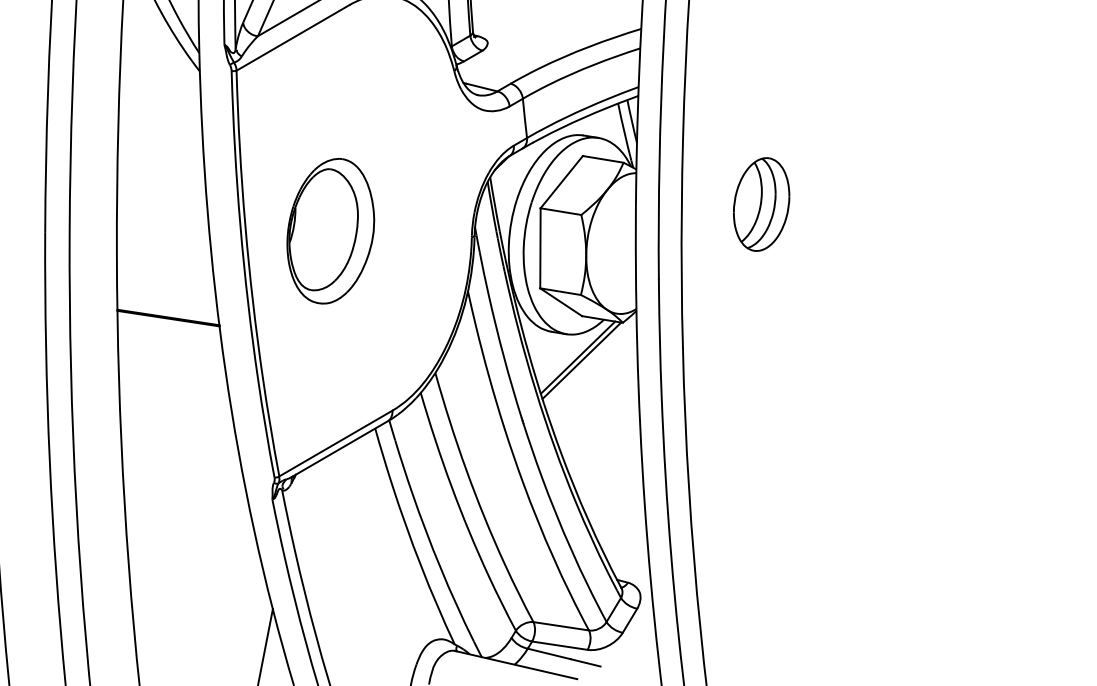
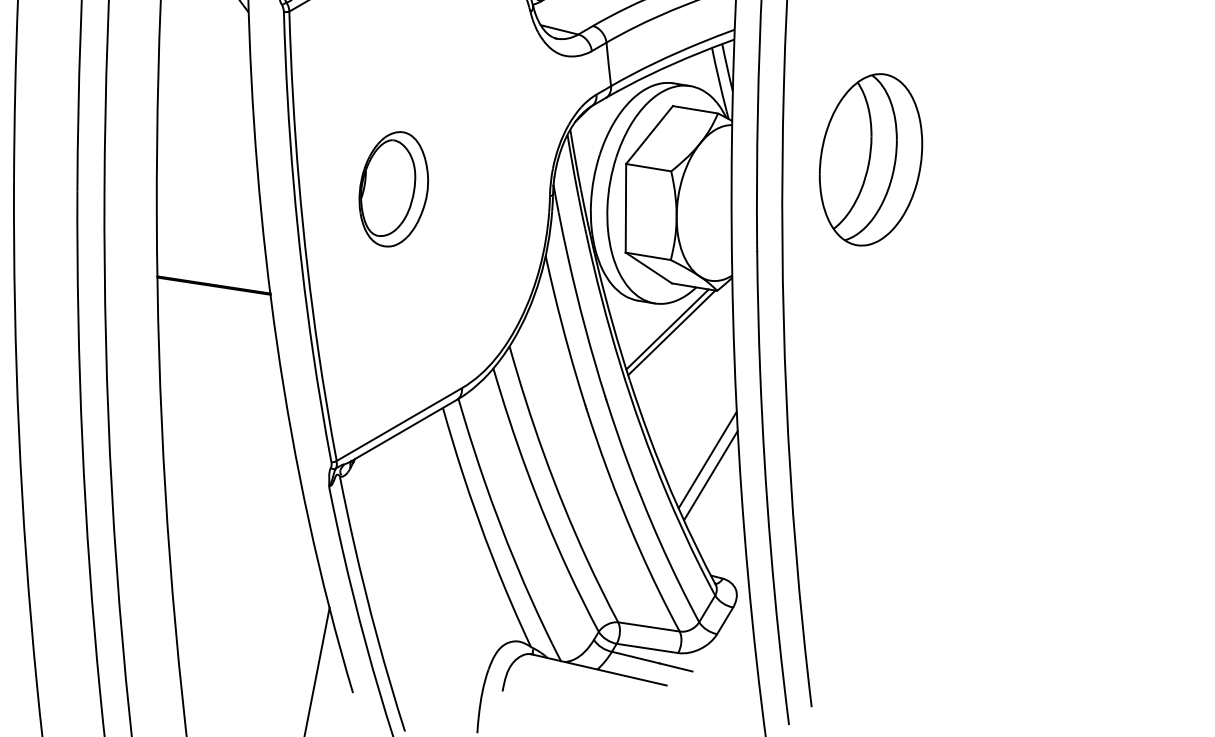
part: (761, 204) -> (870, 159), size x1.67
part: (330, 230) -> (393, 188), size x0.71
line: (614, 475) -> (707, 459), added
line: (617, 489) -> (711, 475), added

